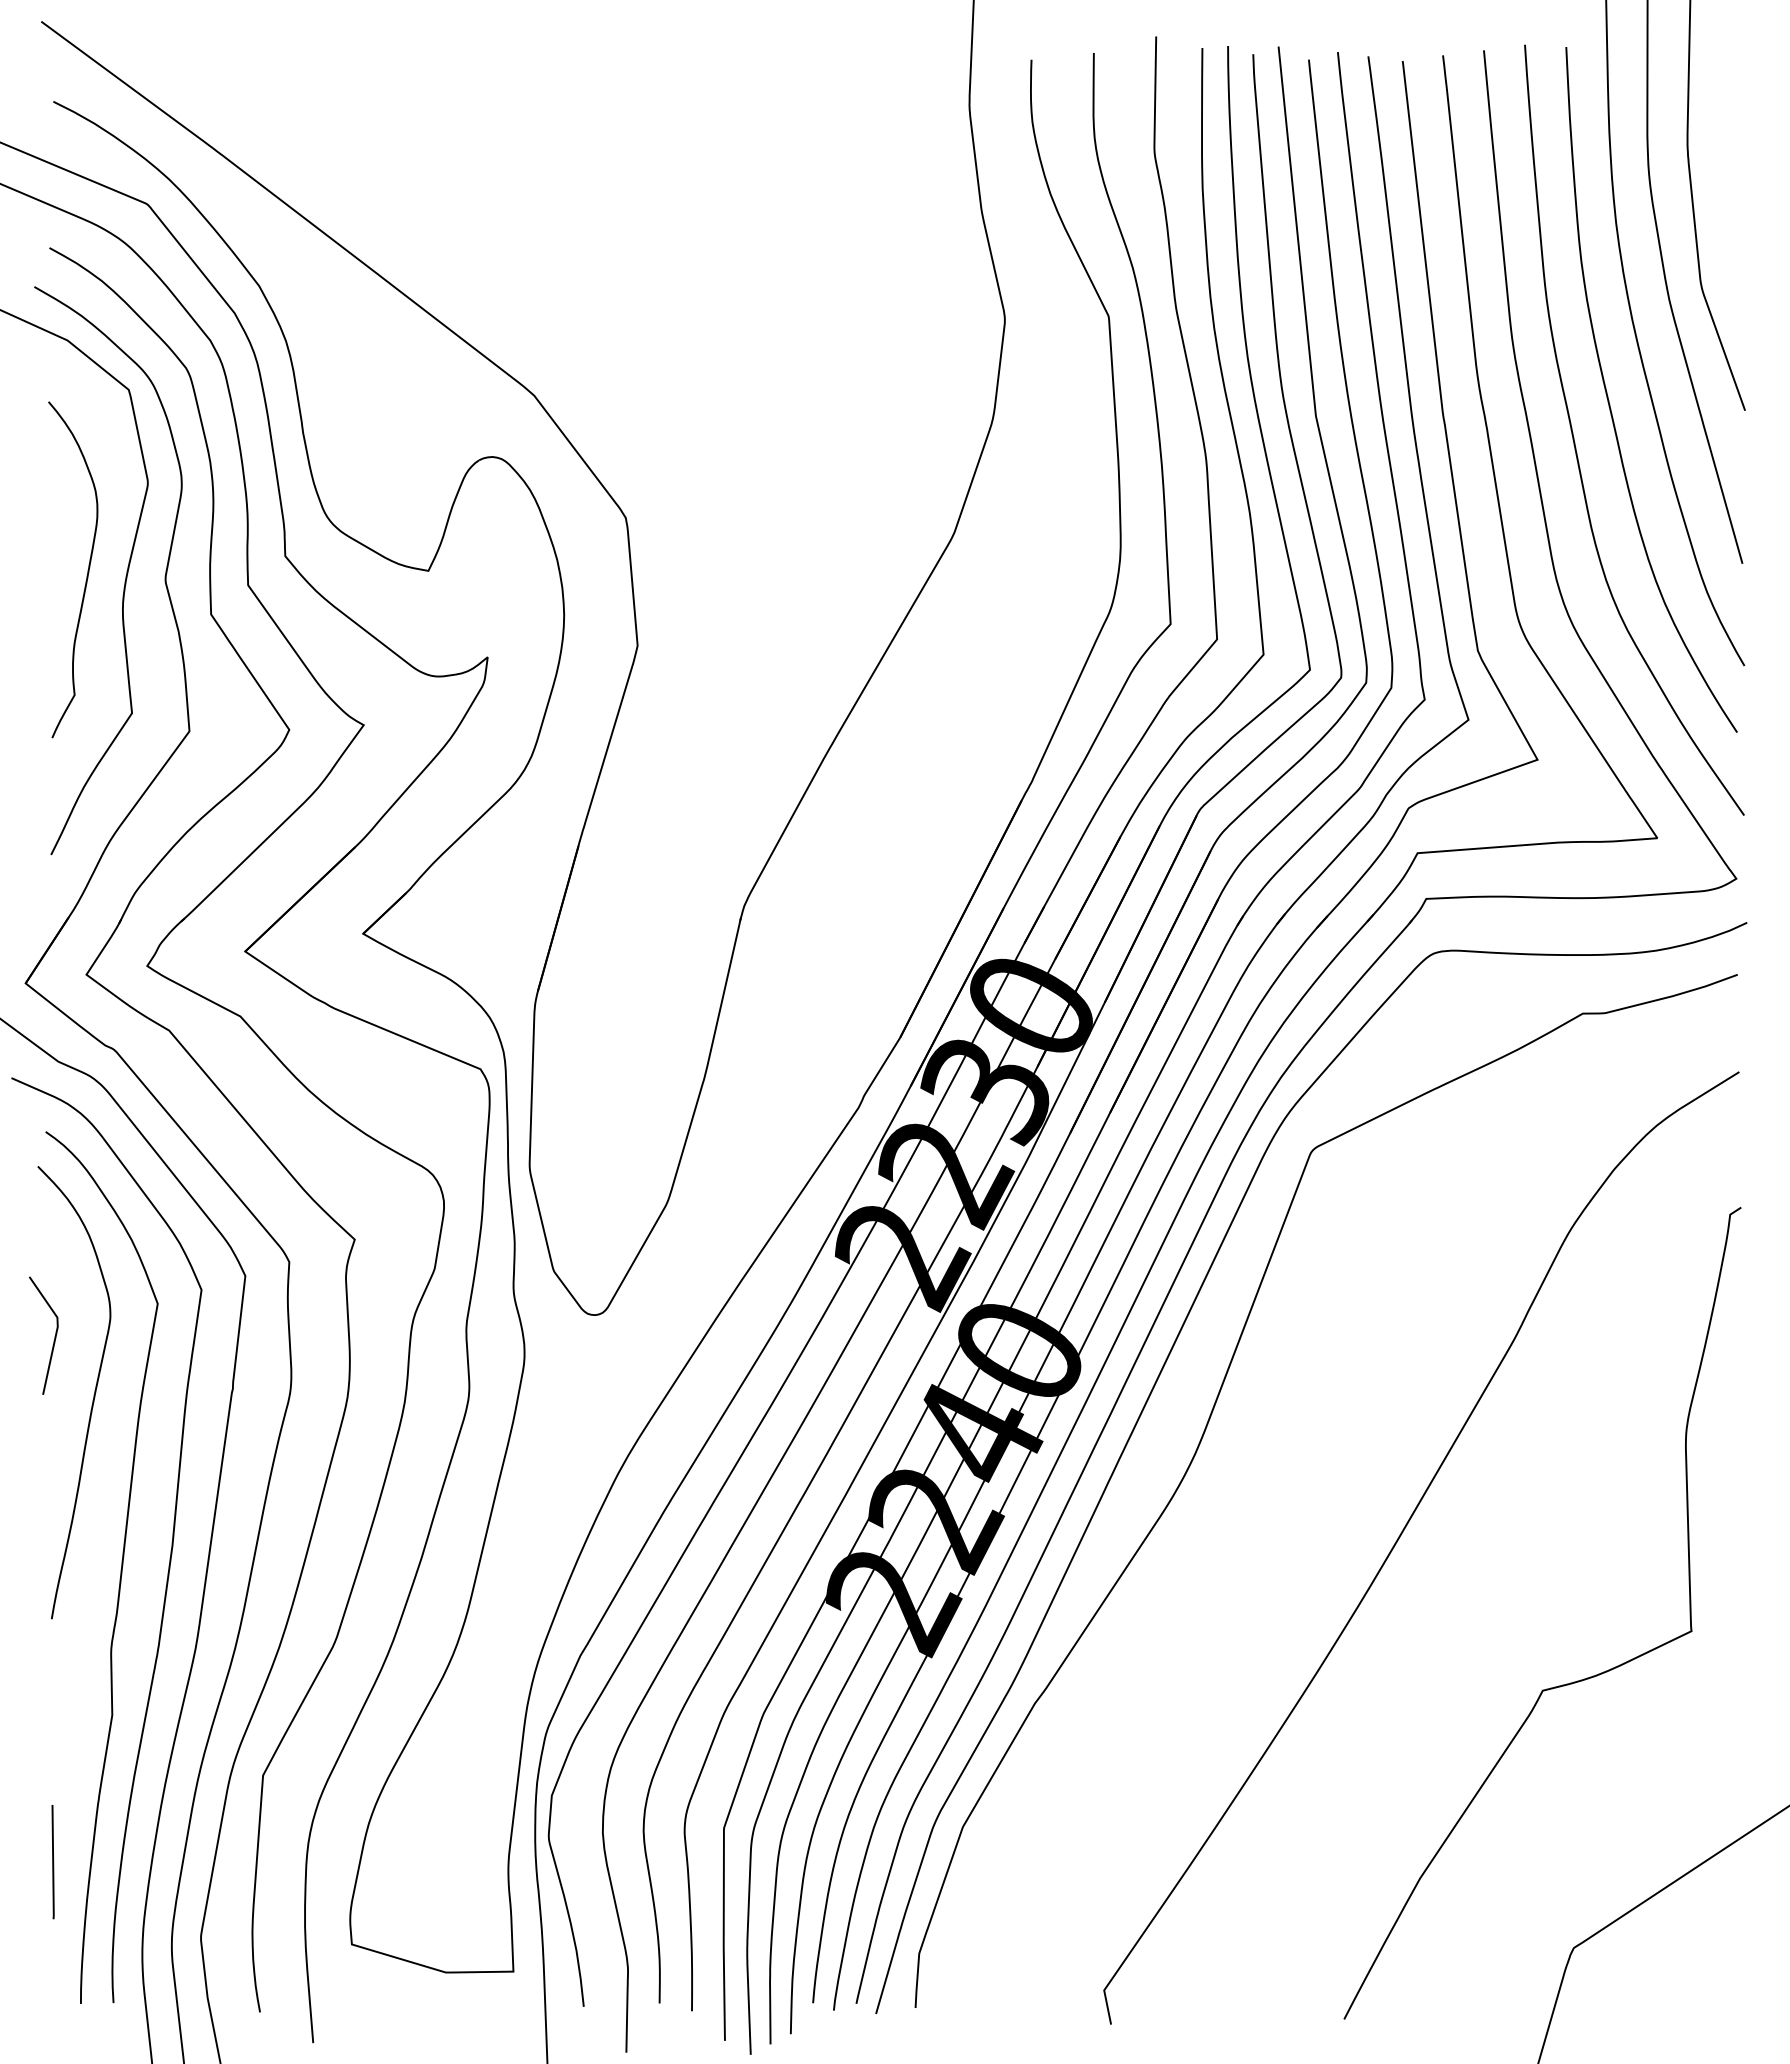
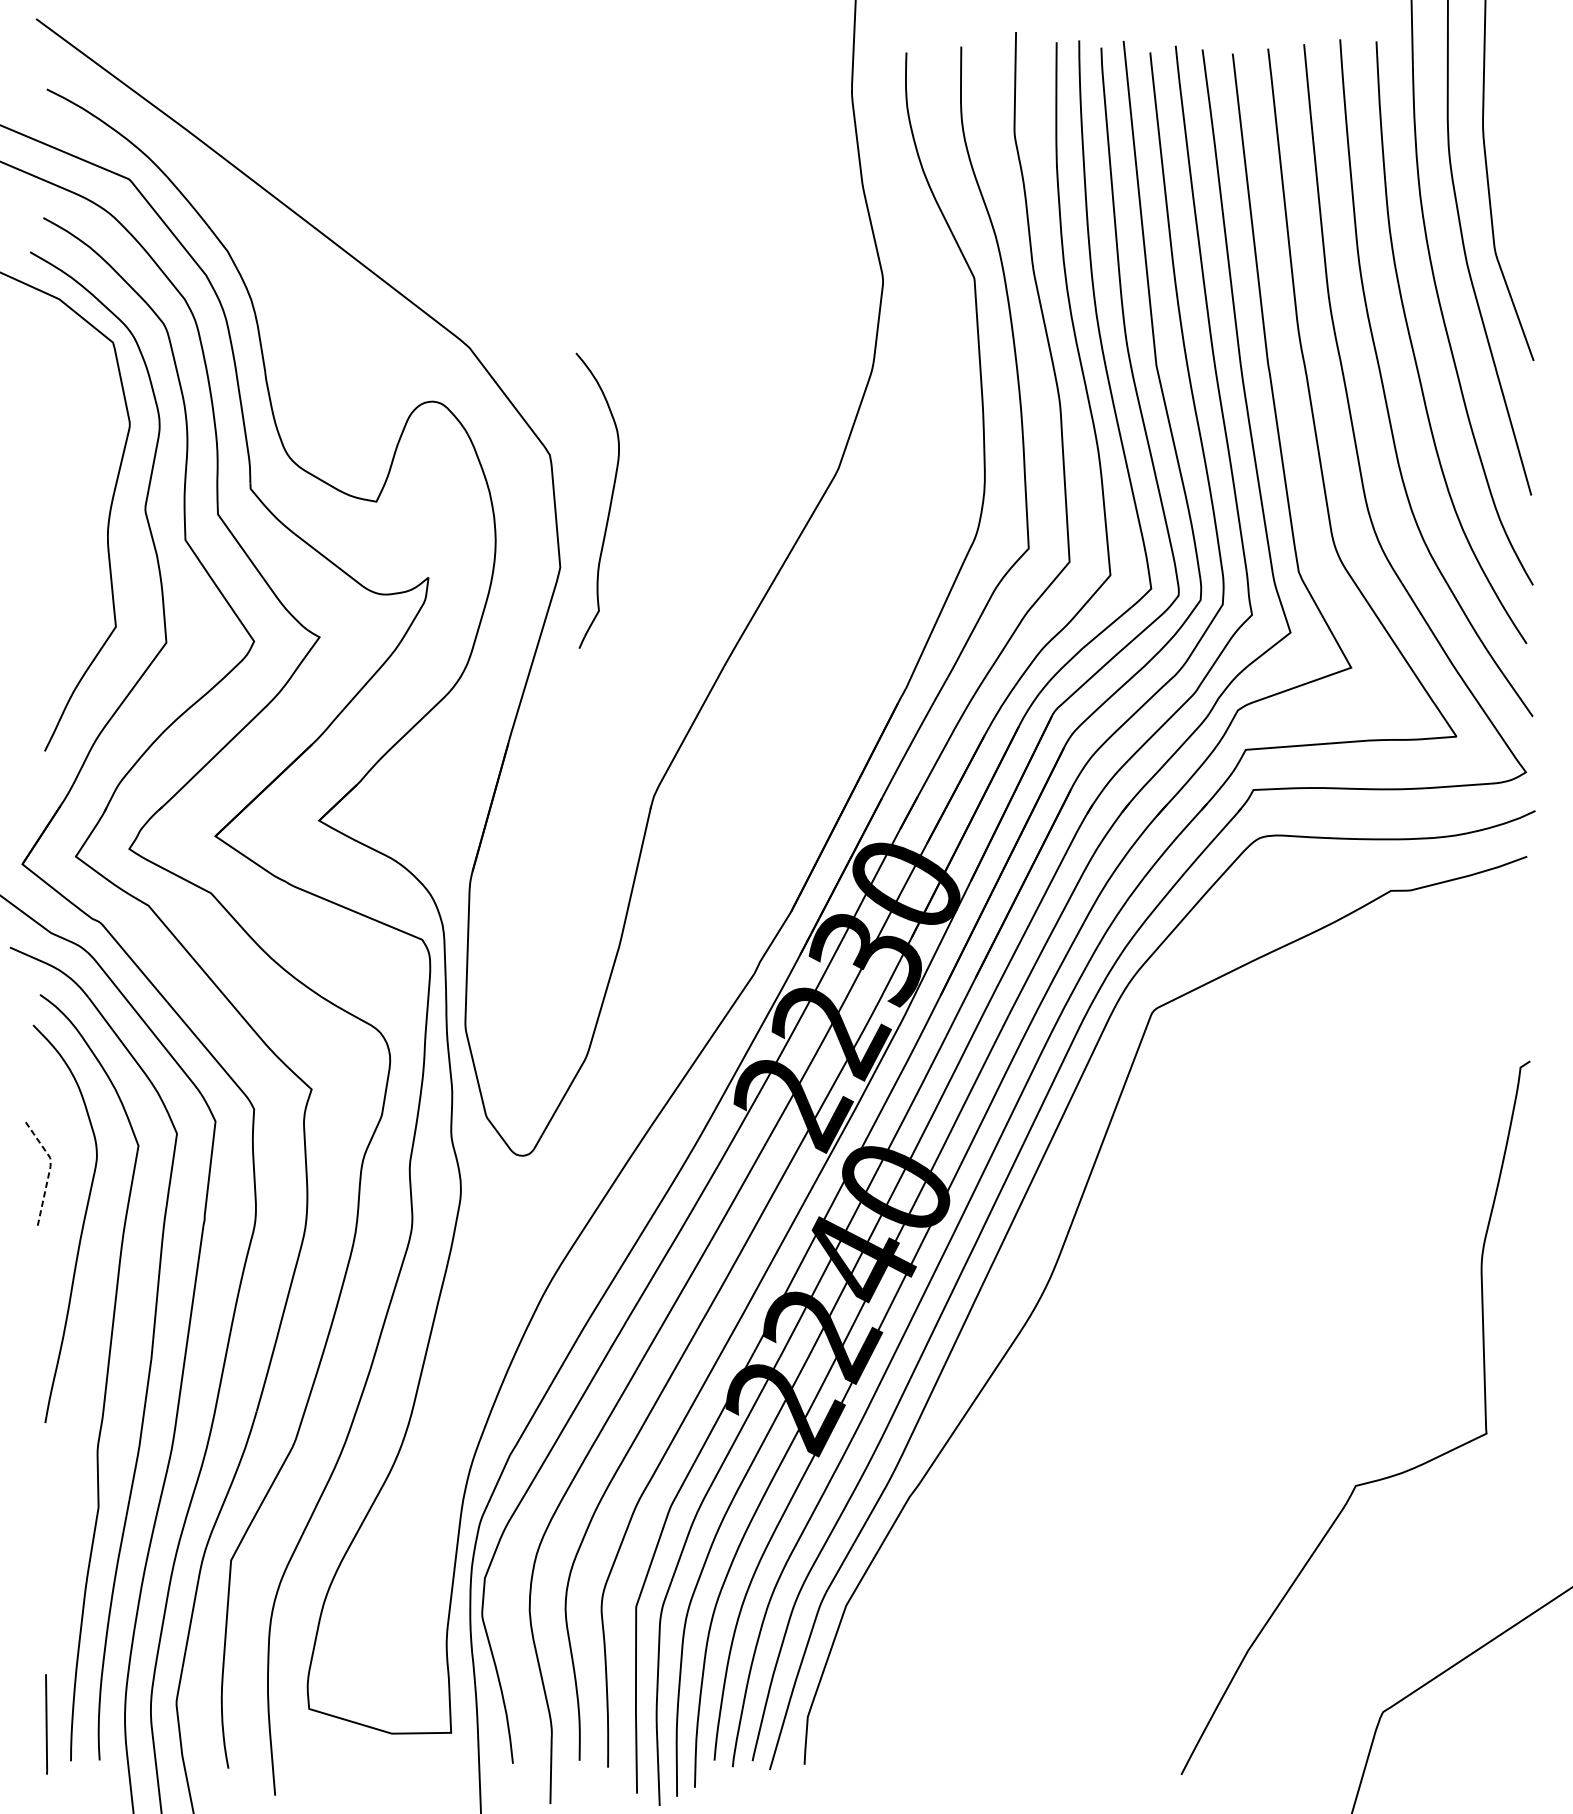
curve: (87, 570) -> (610, 501), moved
line: (56, 1330) -> (49, 1169), solid -> dashed
curve: (1400, 1537) -> (1230, 1351), removed
line: (52, 1862) -> (46, 1724), moved

